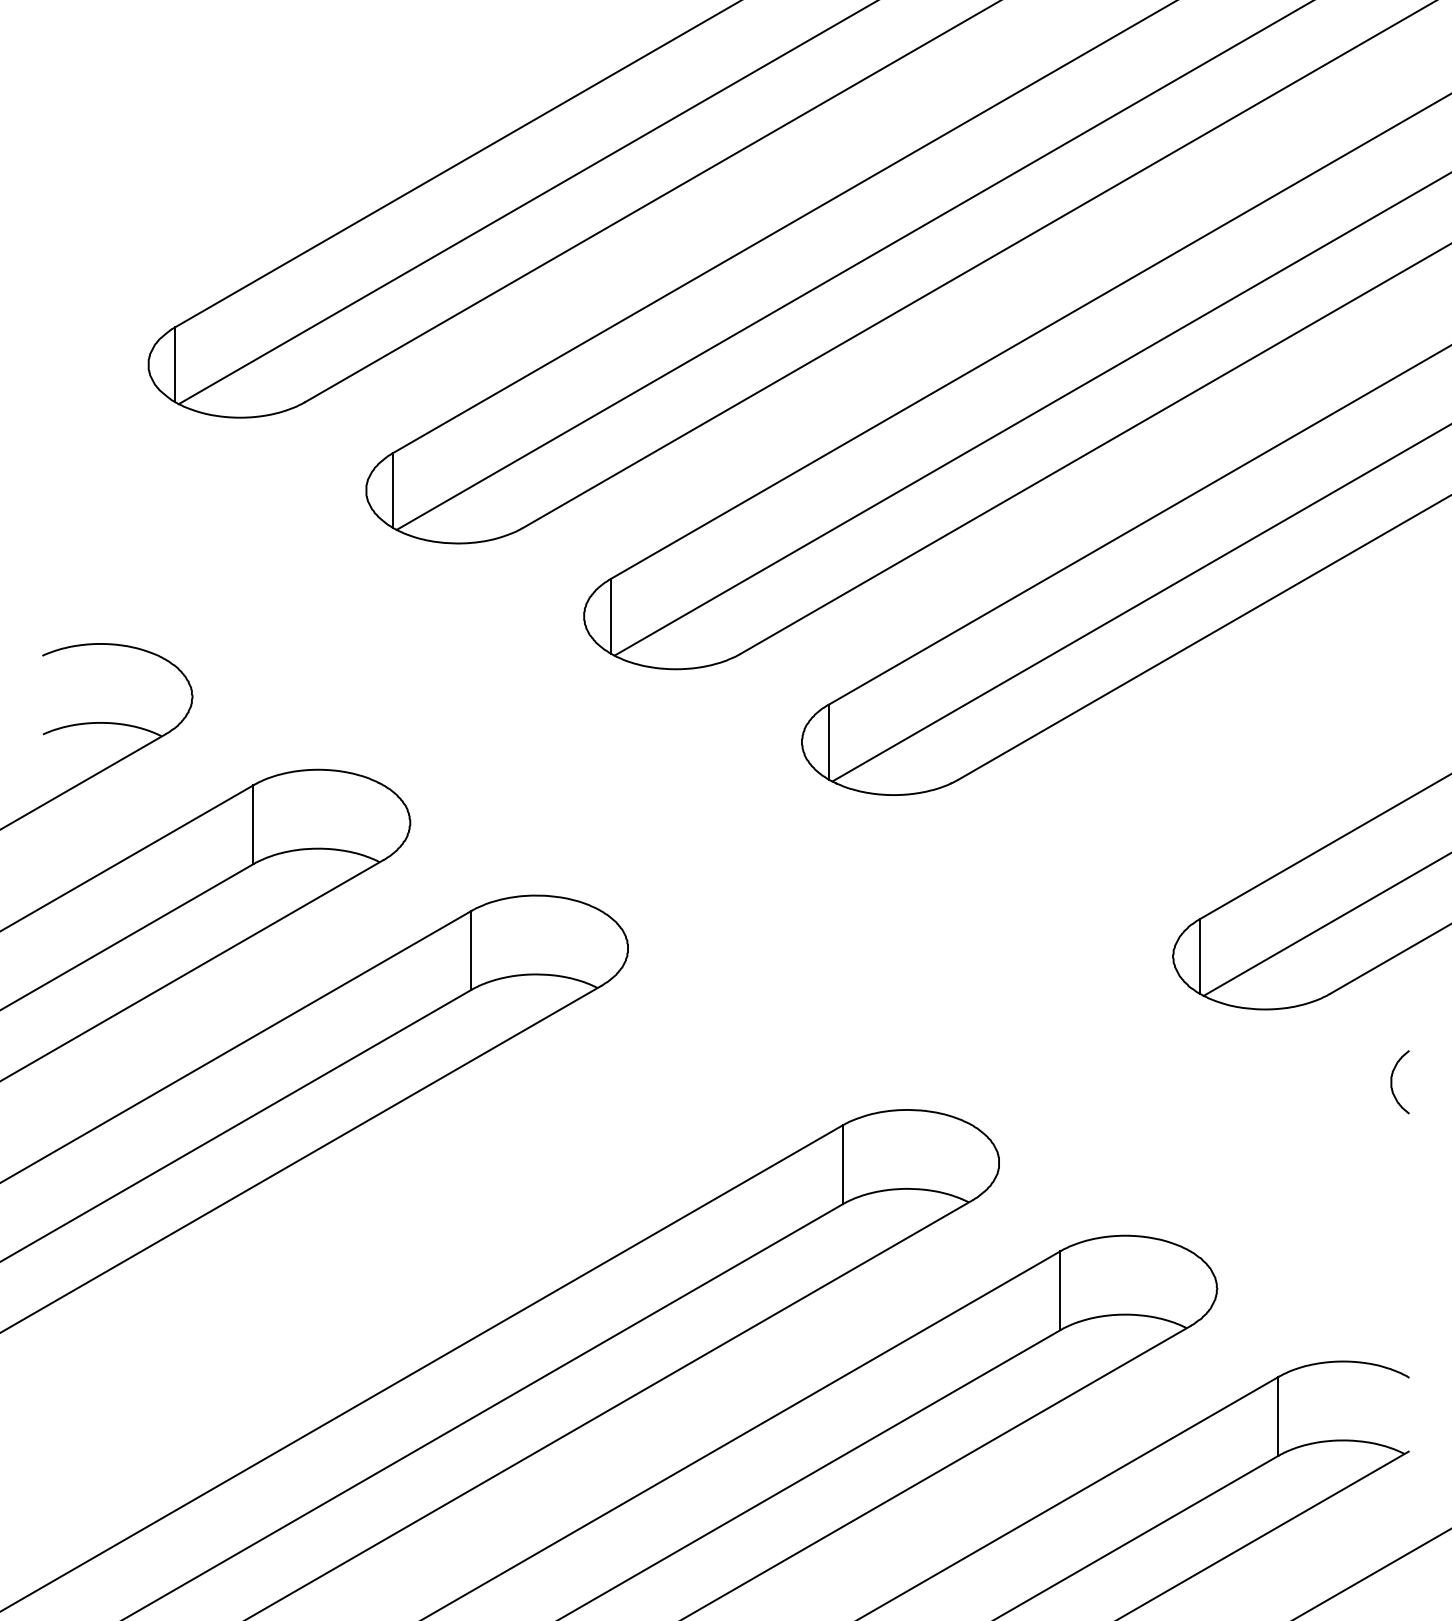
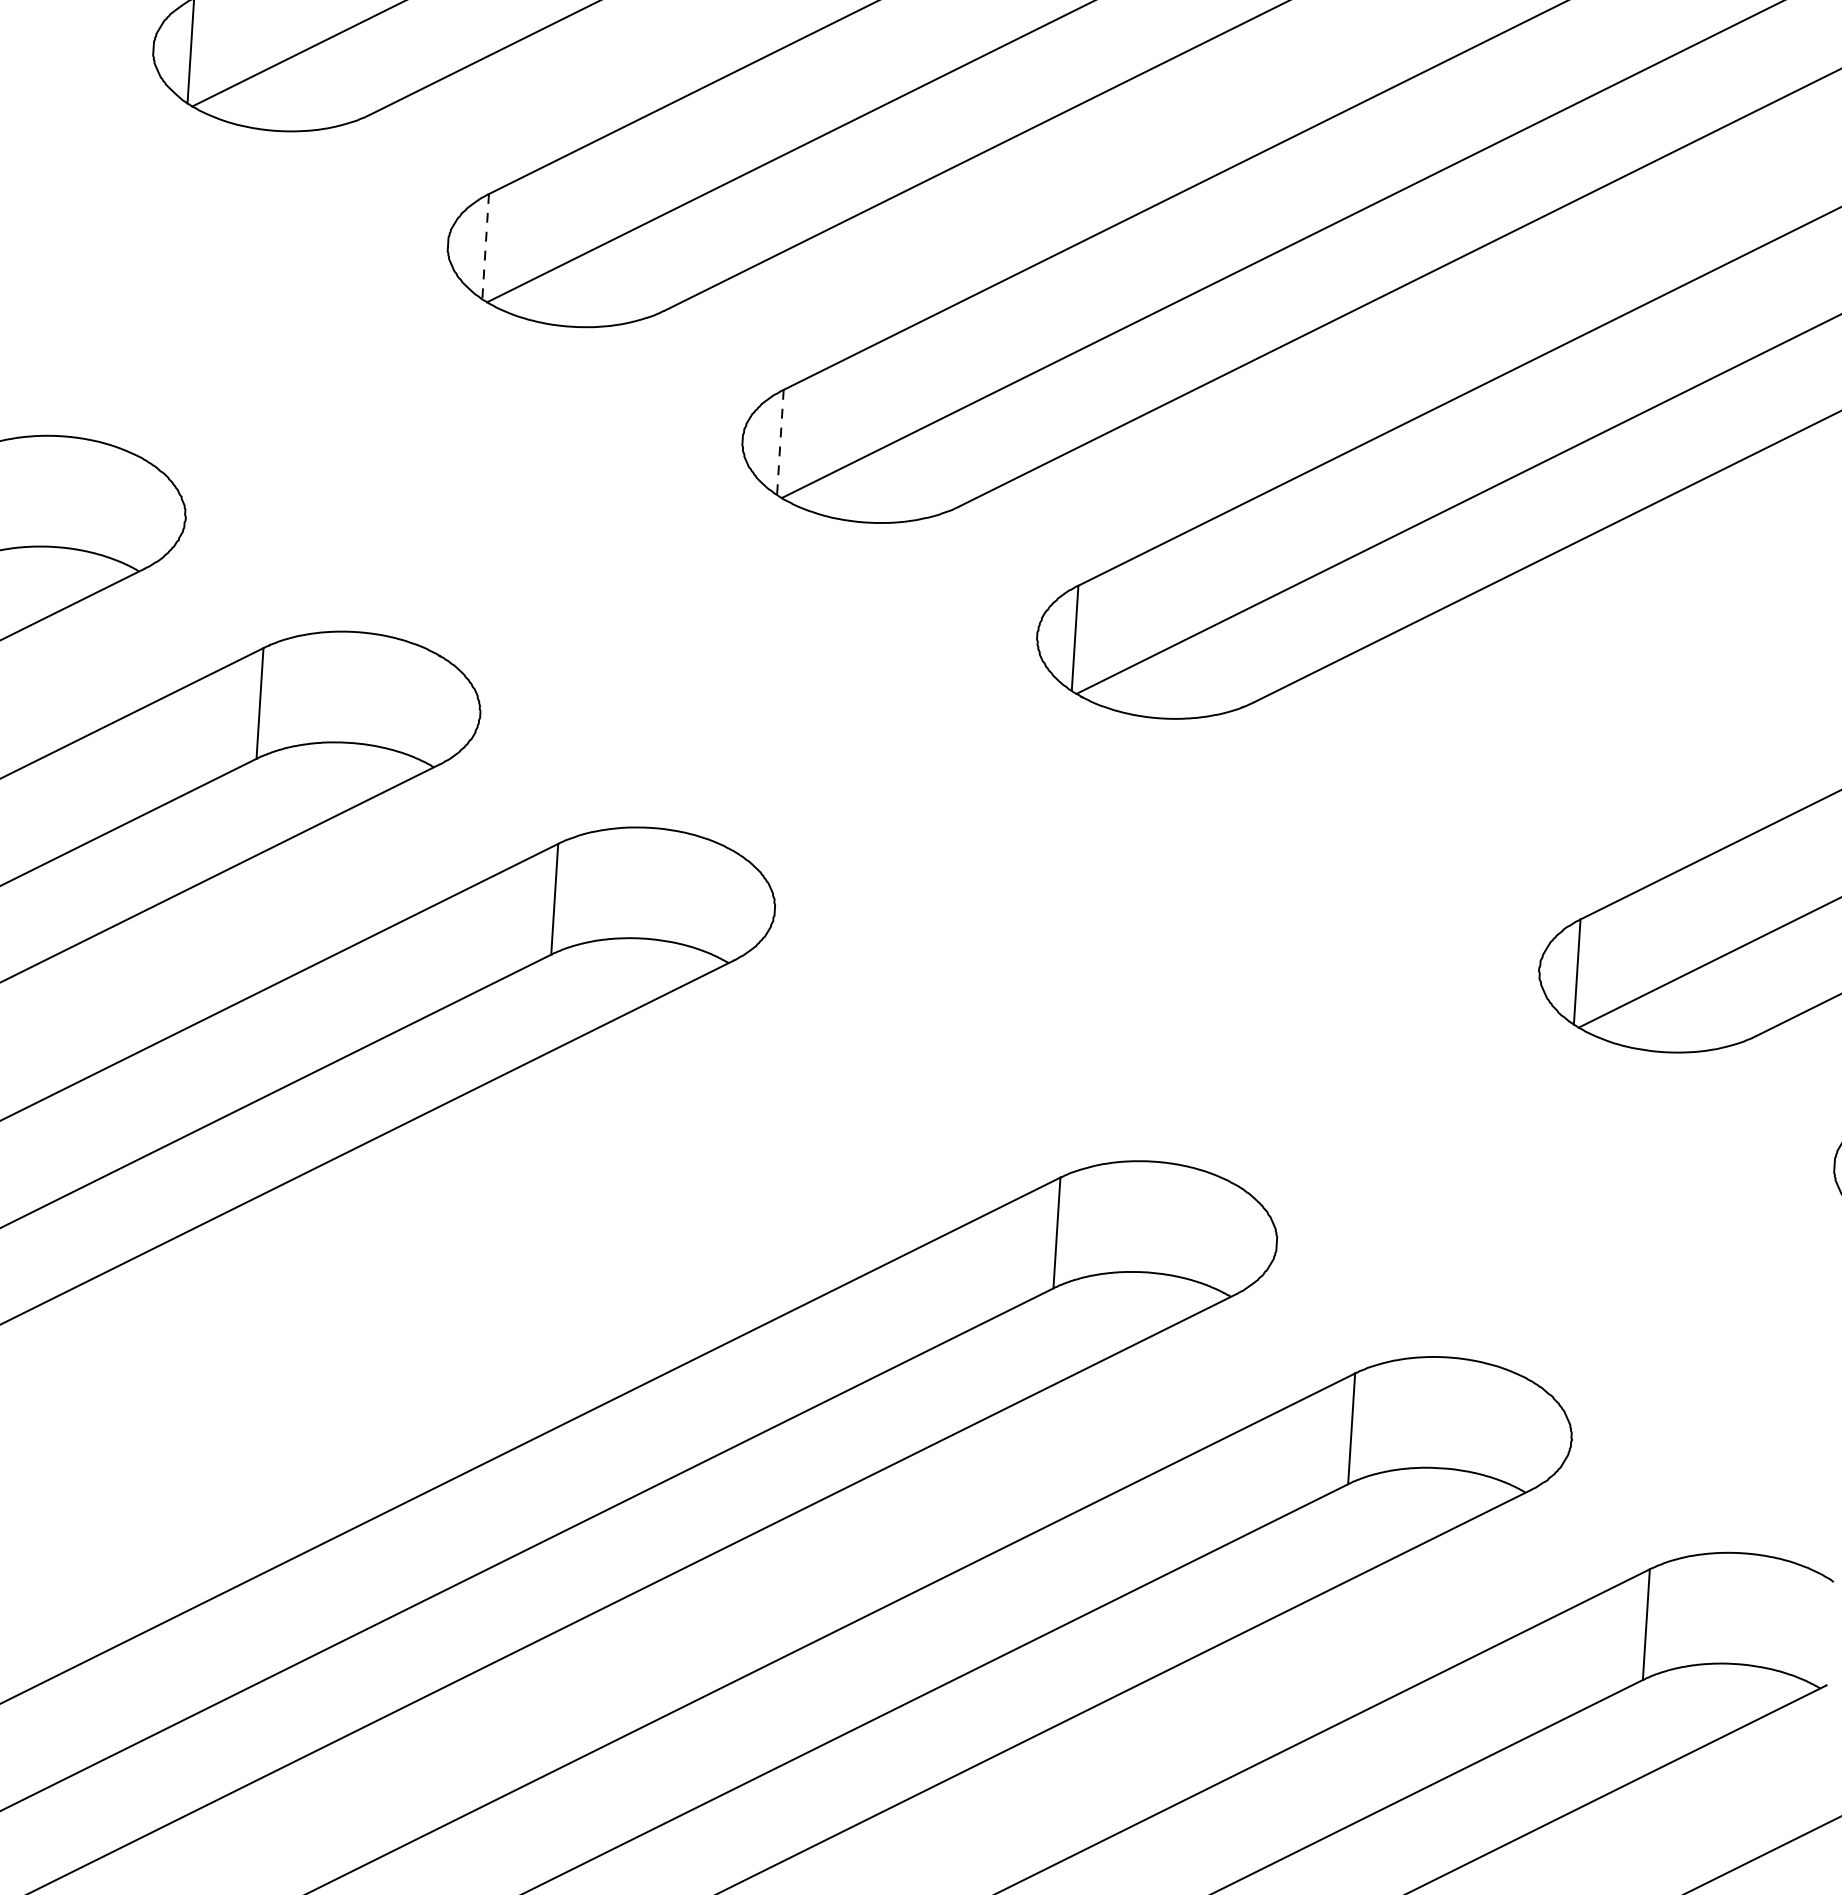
line: (393, 491) -> (486, 248), solid -> dashed
line: (611, 616) -> (780, 442), solid -> dashed

